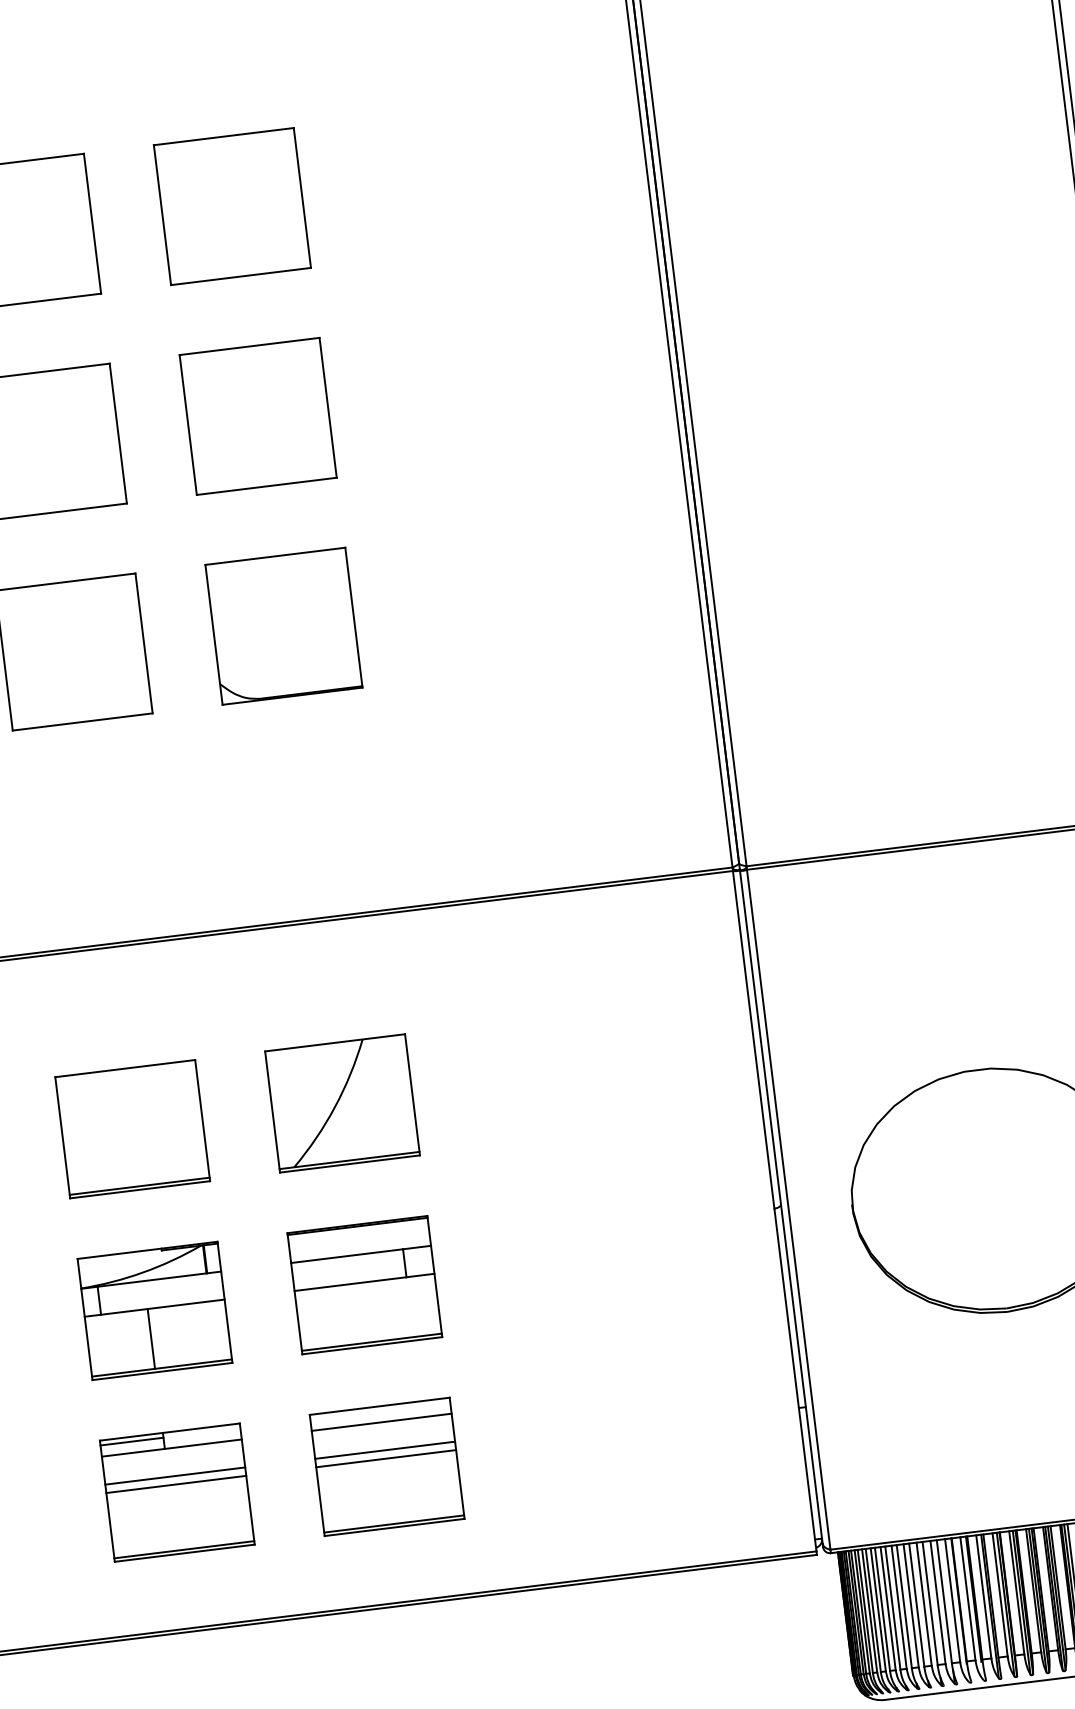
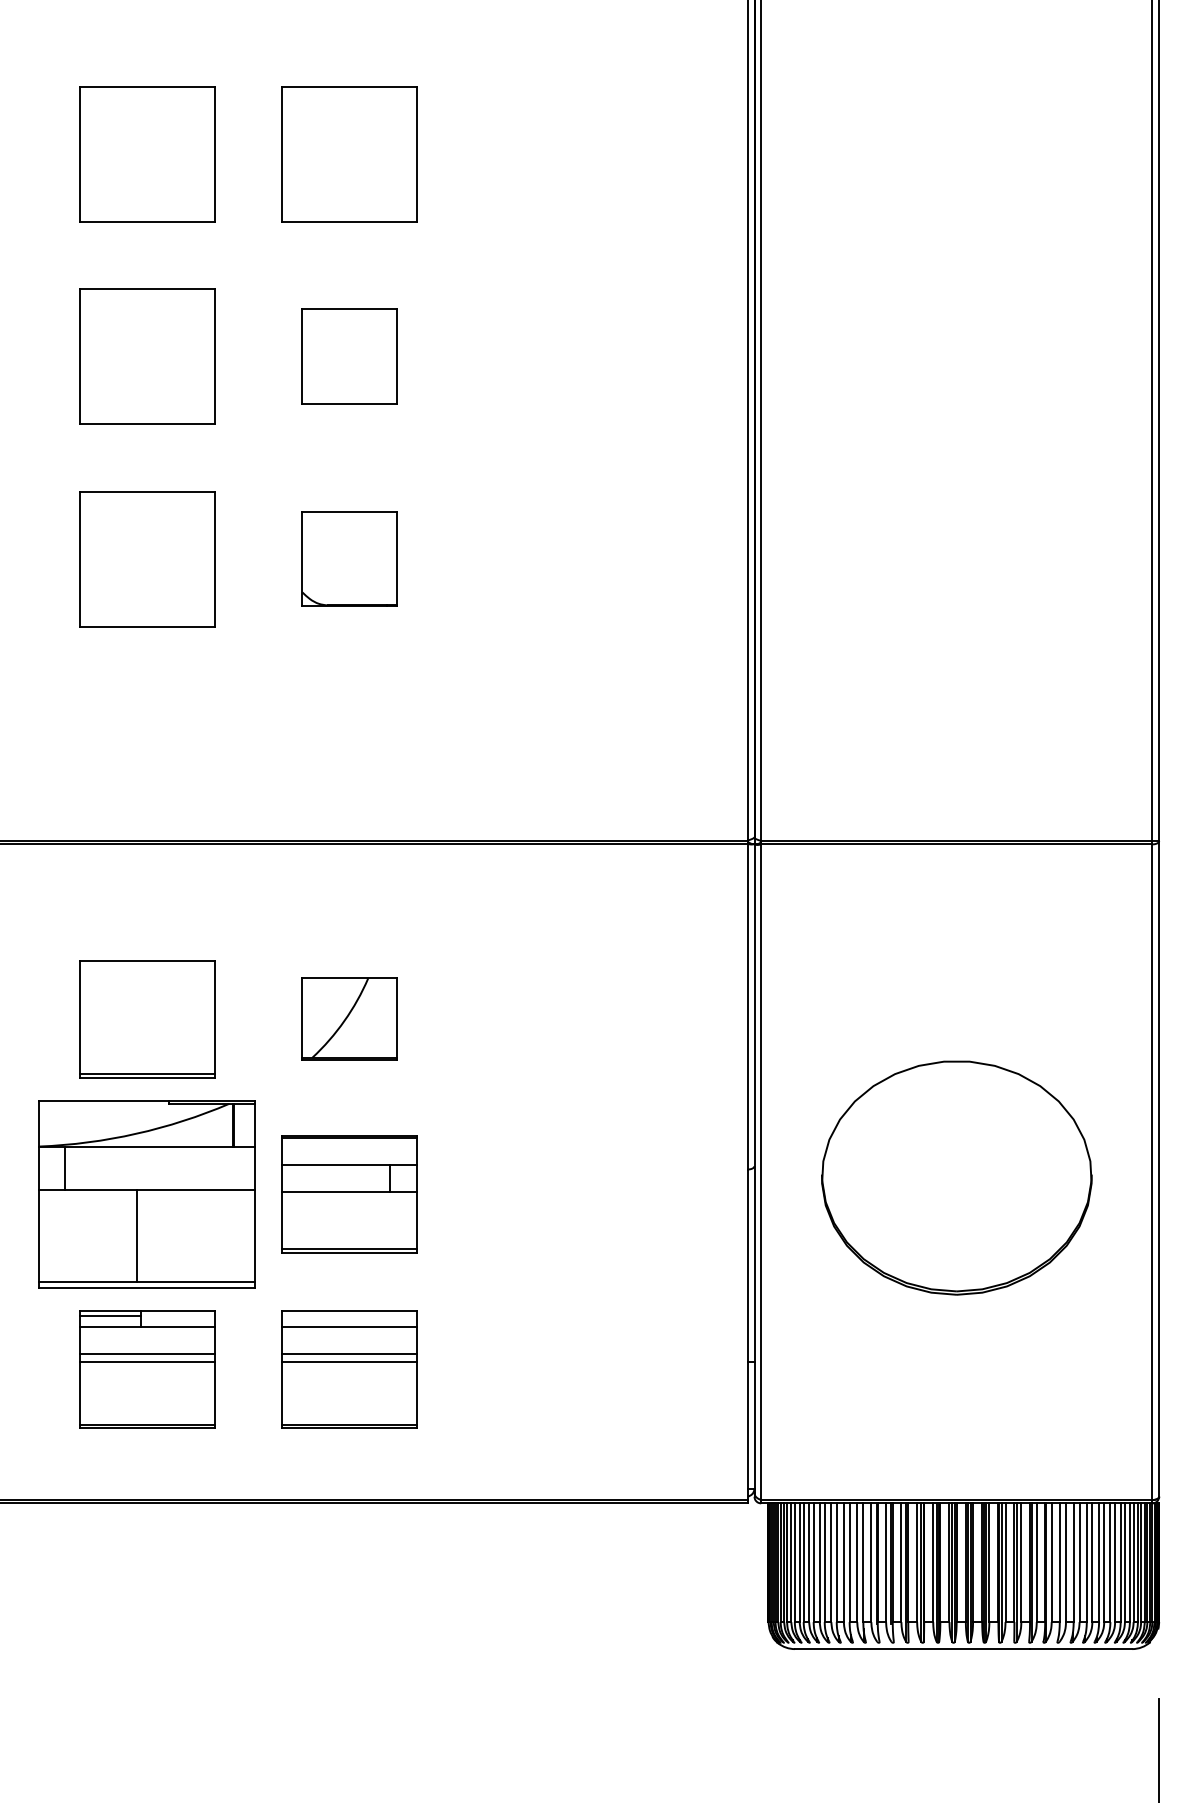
part: (257, 416) -> (349, 356), size x0.7
part: (283, 626) -> (349, 559), size x0.7
part: (342, 1103) -> (349, 1019), size x0.7
part: (155, 1310) -> (147, 1194), size x1.6

